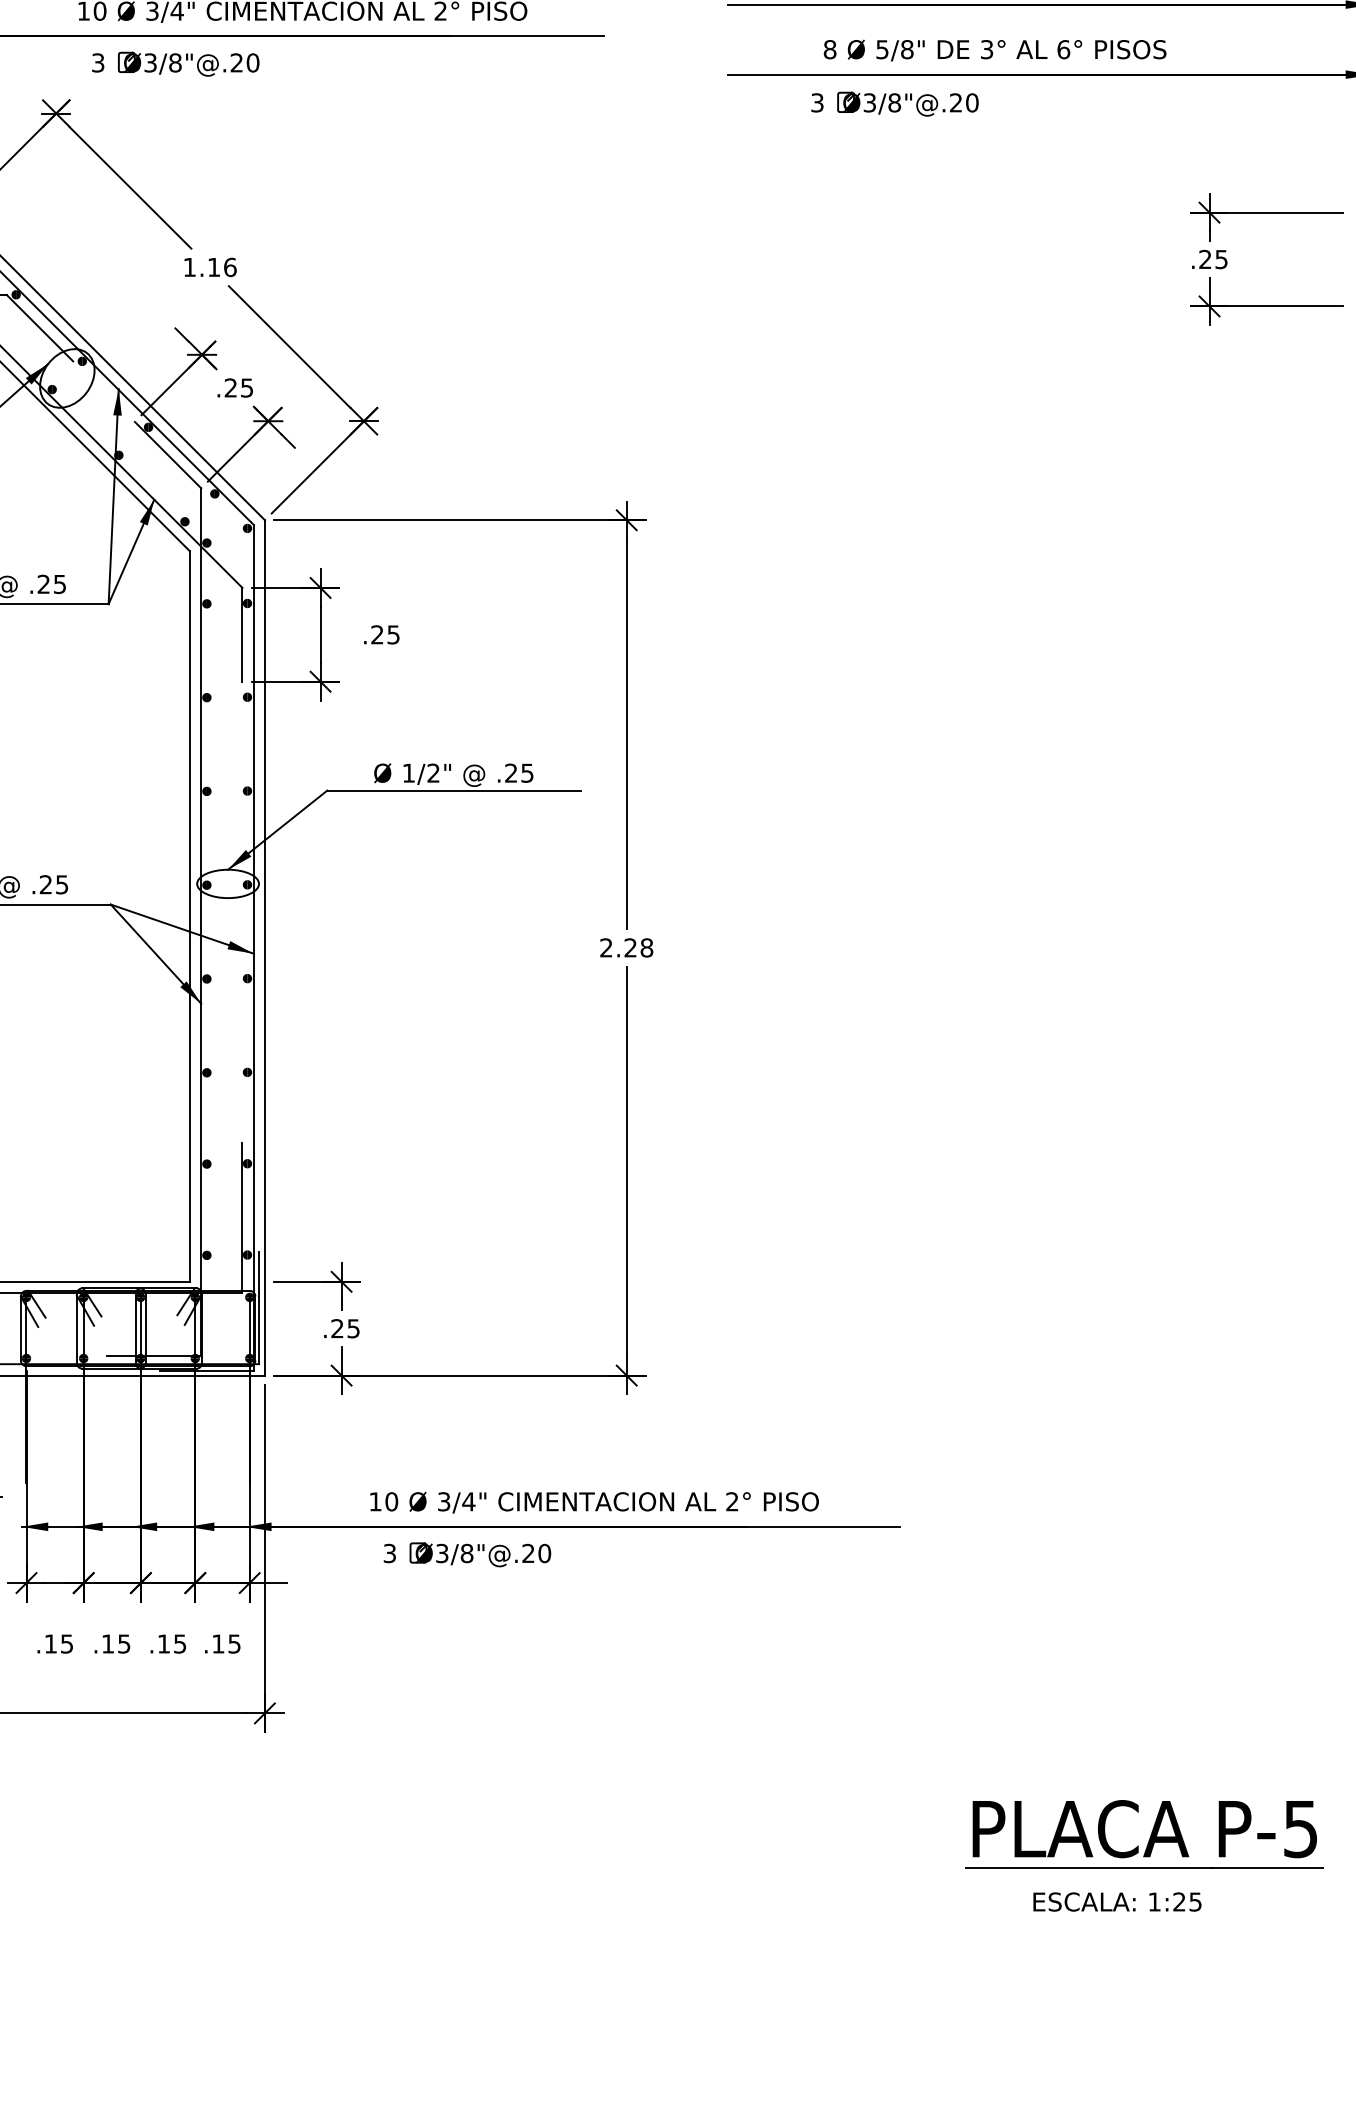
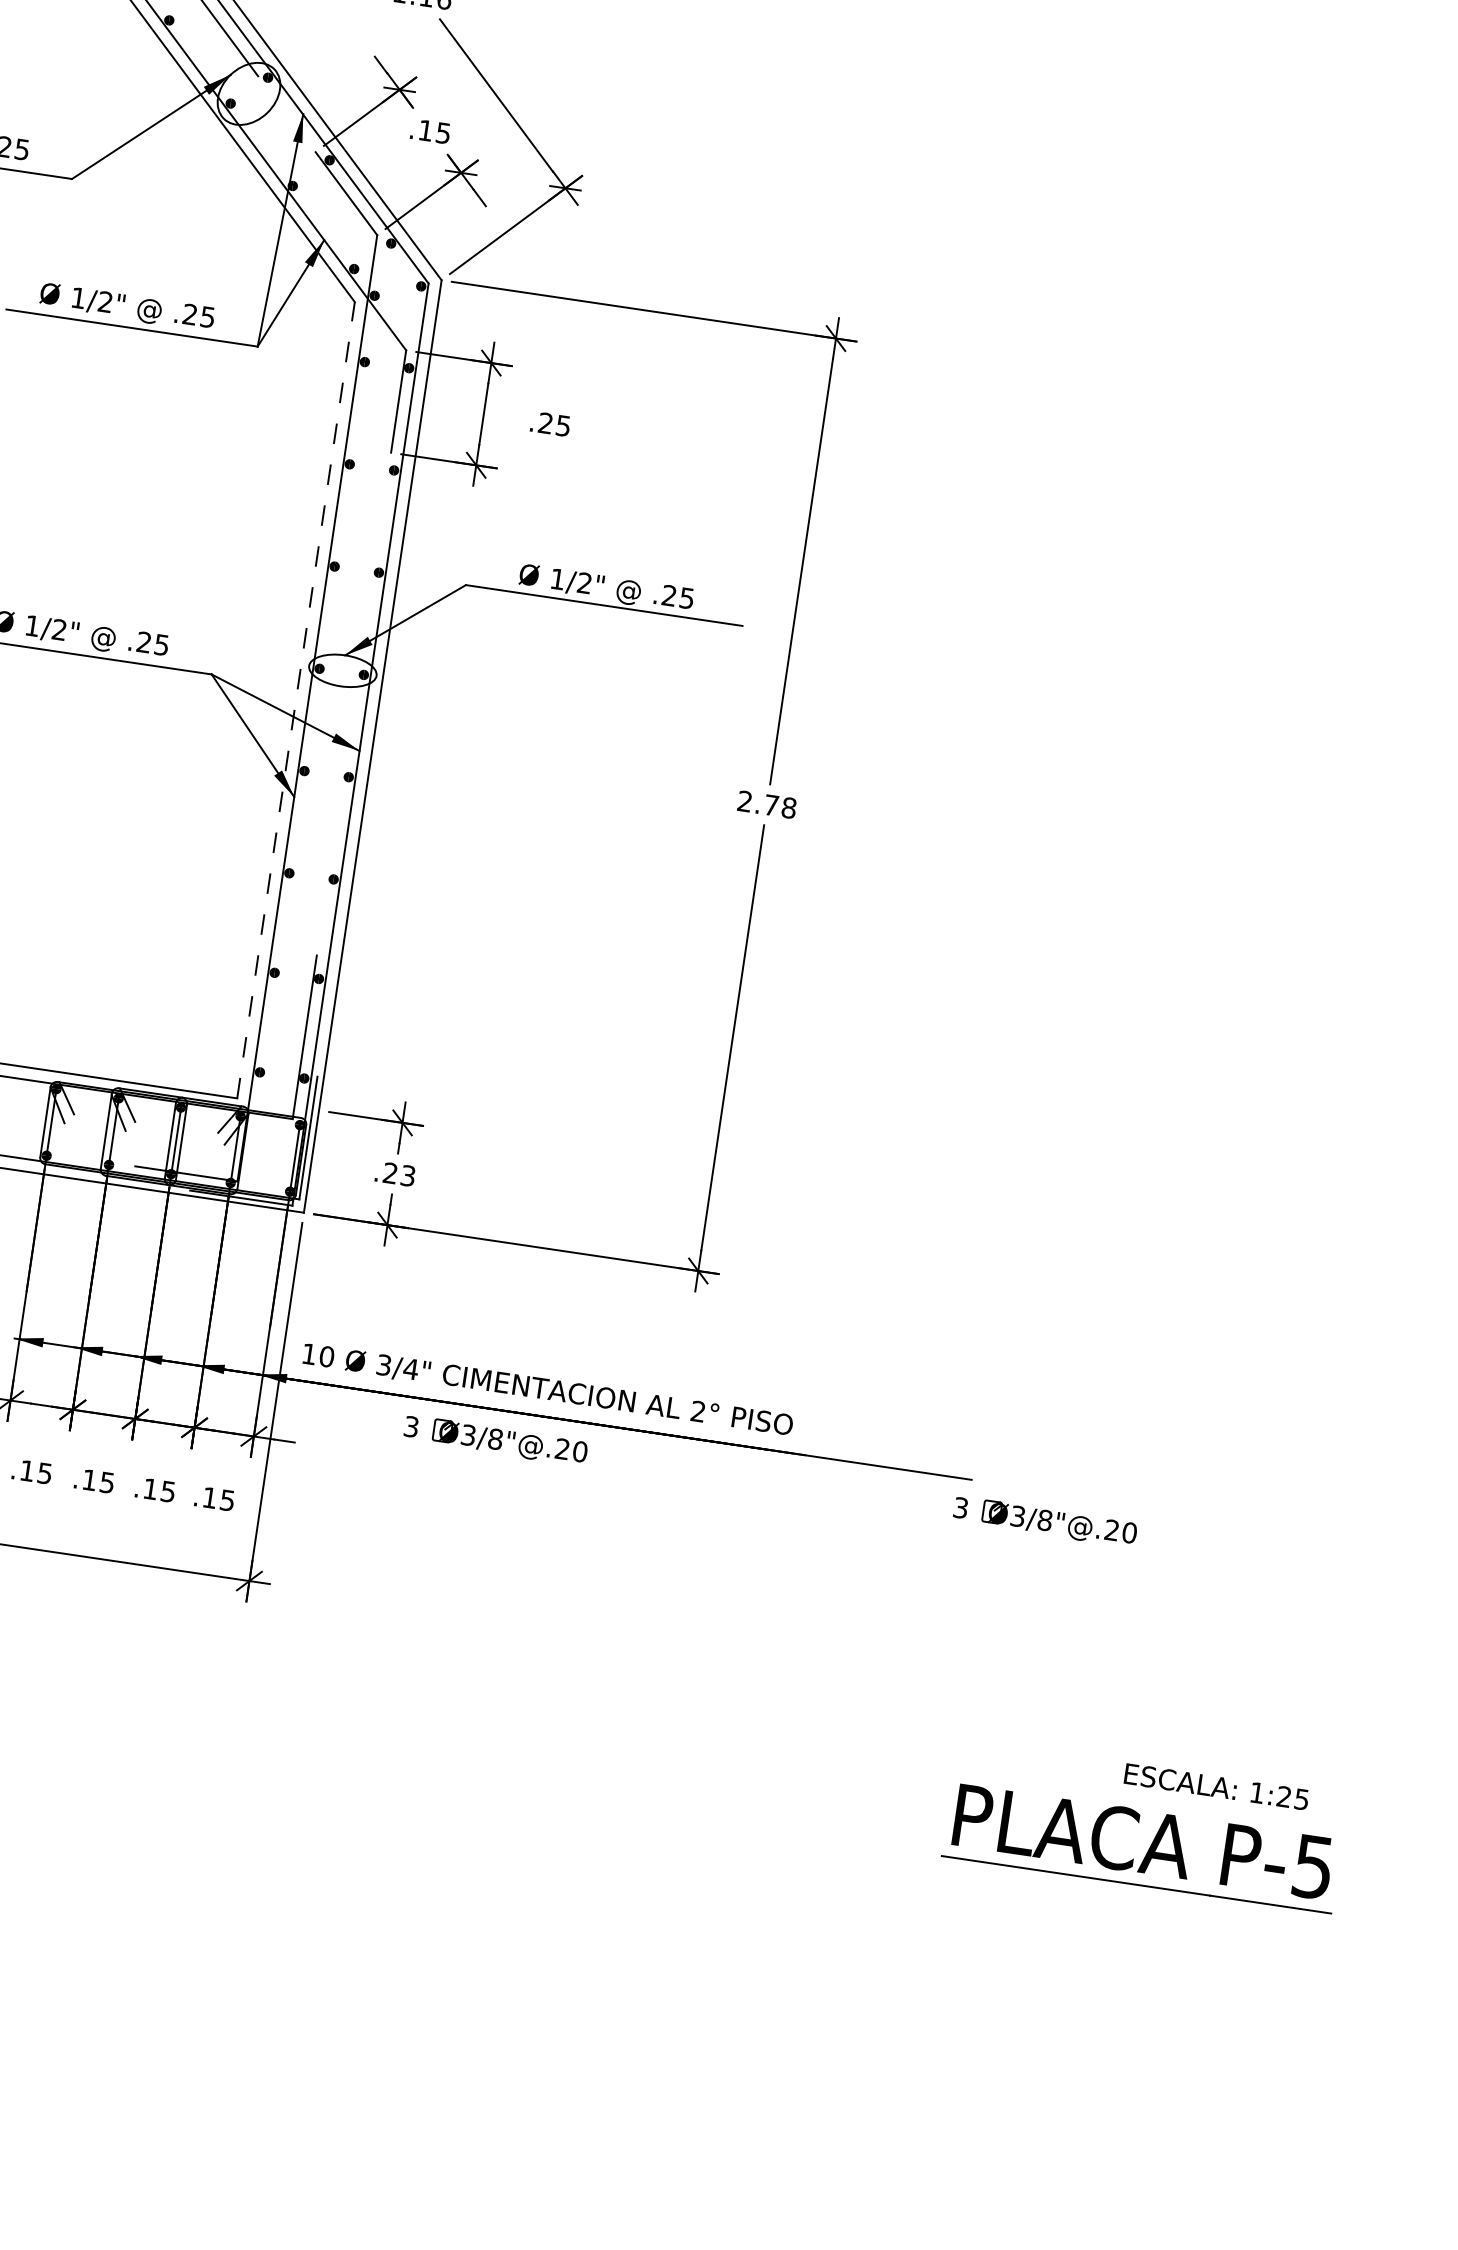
text: (230, 387) -> (425, 130), .25 -> .15
line: (189, 916) -> (295, 700), solid -> dashed
text: (630, 947) -> (771, 804), 2.28 -> 2.78
text: (353, 1328) -> (408, 1175), .25 -> .23
text: (594, 1502) -> (547, 1390), moved
part: (971, 1554) -> (1045, 1521), added
part: (1144, 1834) -> (1142, 1847), moved
text: (1117, 1901) -> (1216, 1786), moved

